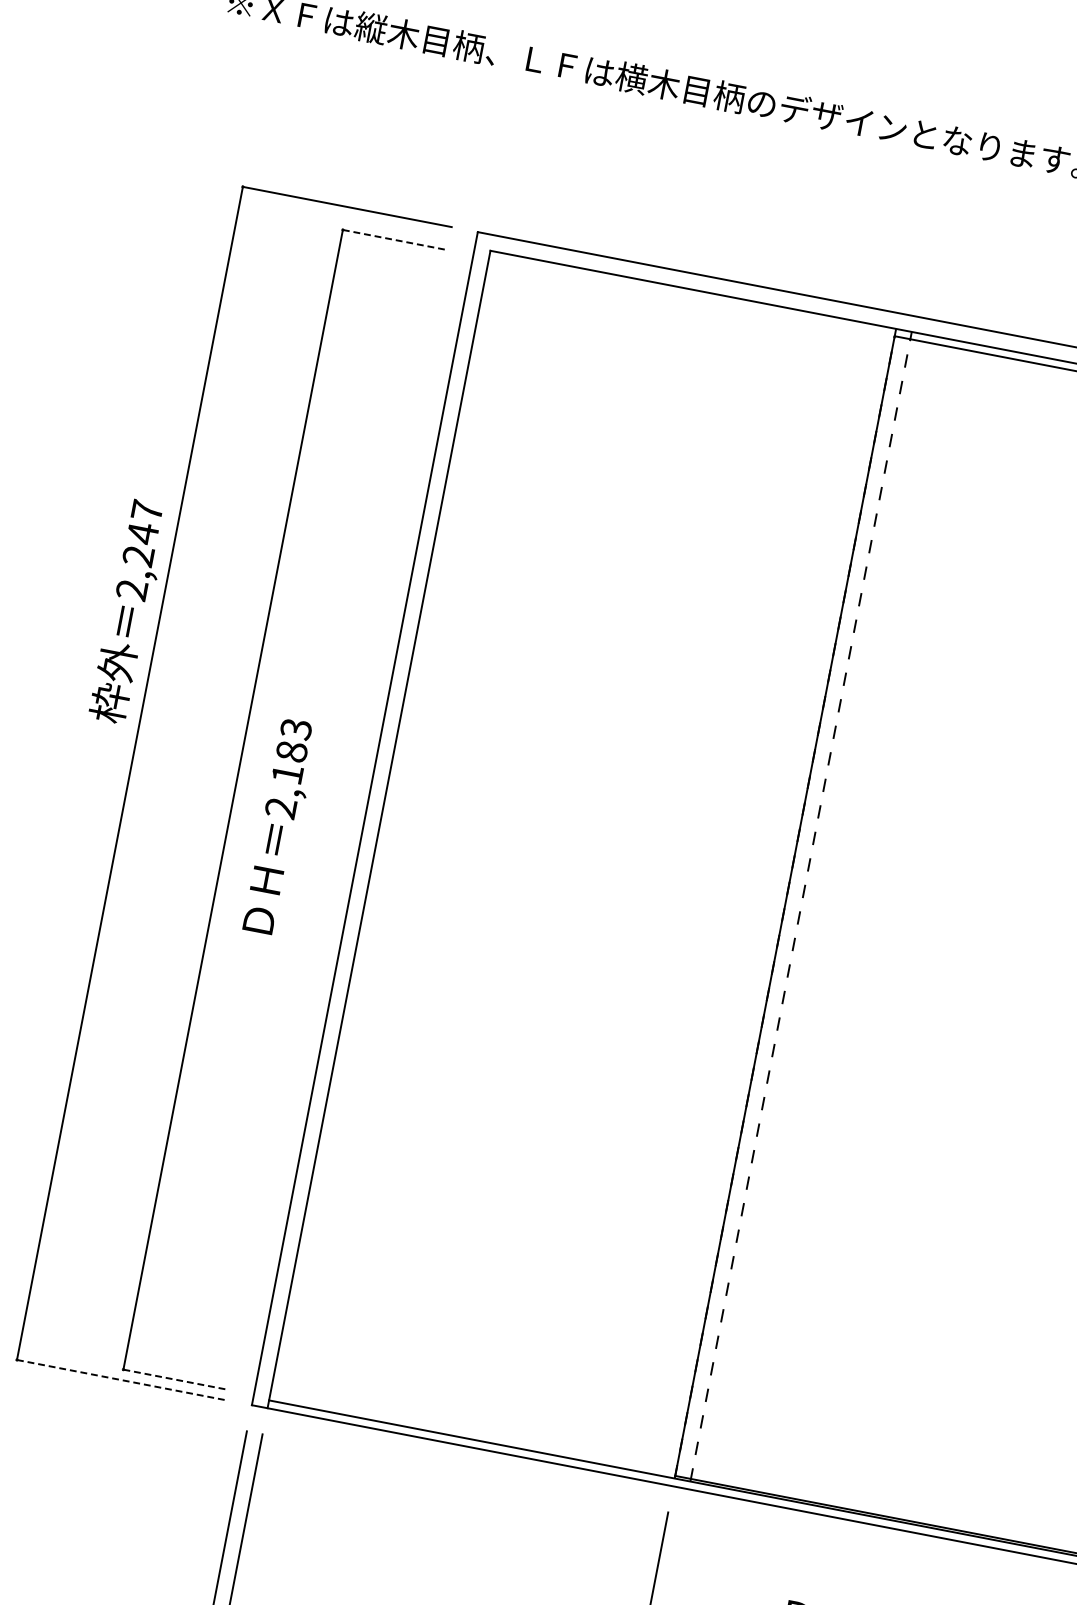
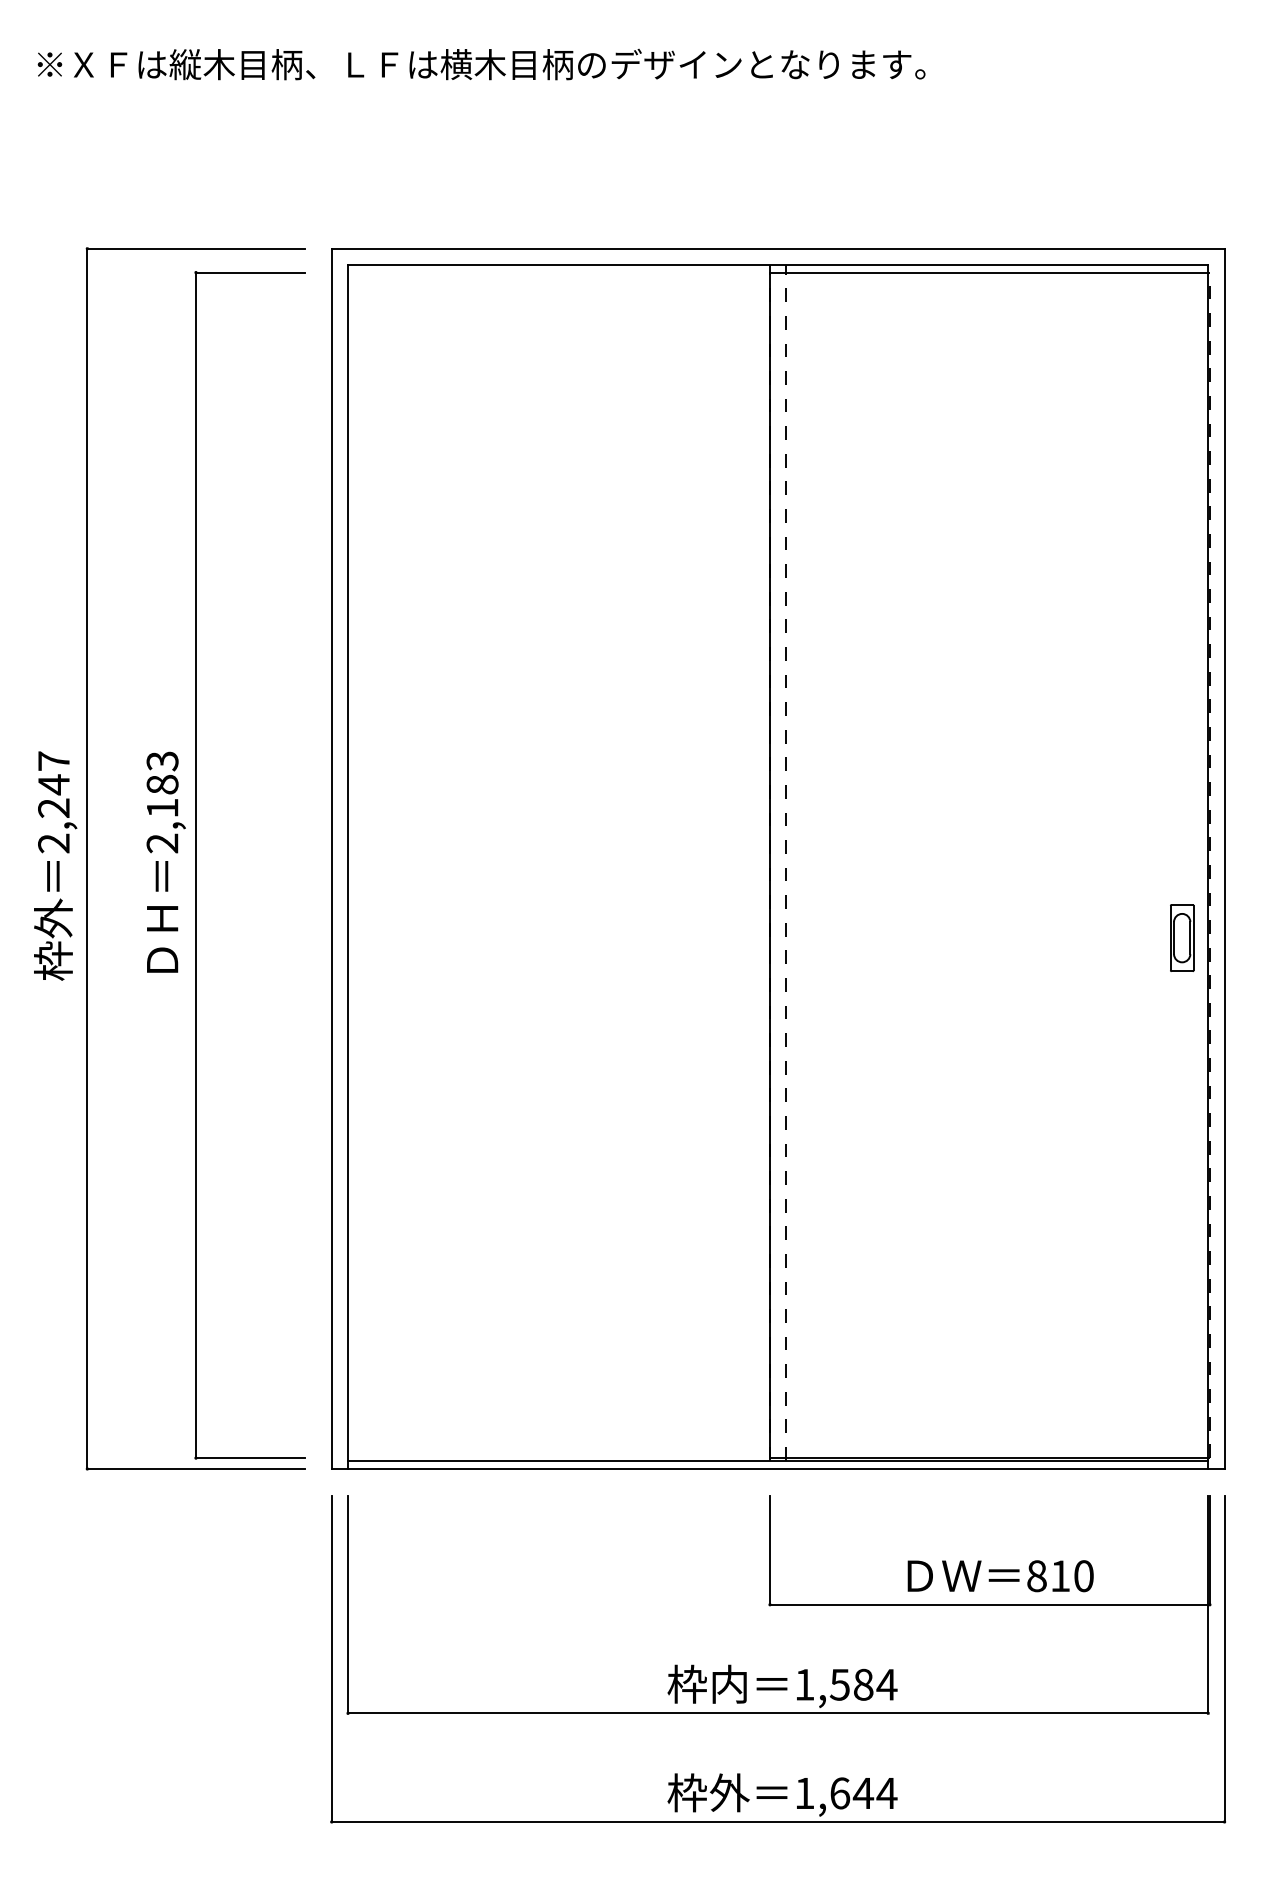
line: (395, 239) -> (250, 272), dashed -> solid
text: (129, 611) -> (55, 865), moved
text: (280, 826) -> (165, 861), moved
line: (121, 1379) -> (195, 1468), dashed -> solid
line: (175, 1380) -> (250, 1458), dashed -> solid

